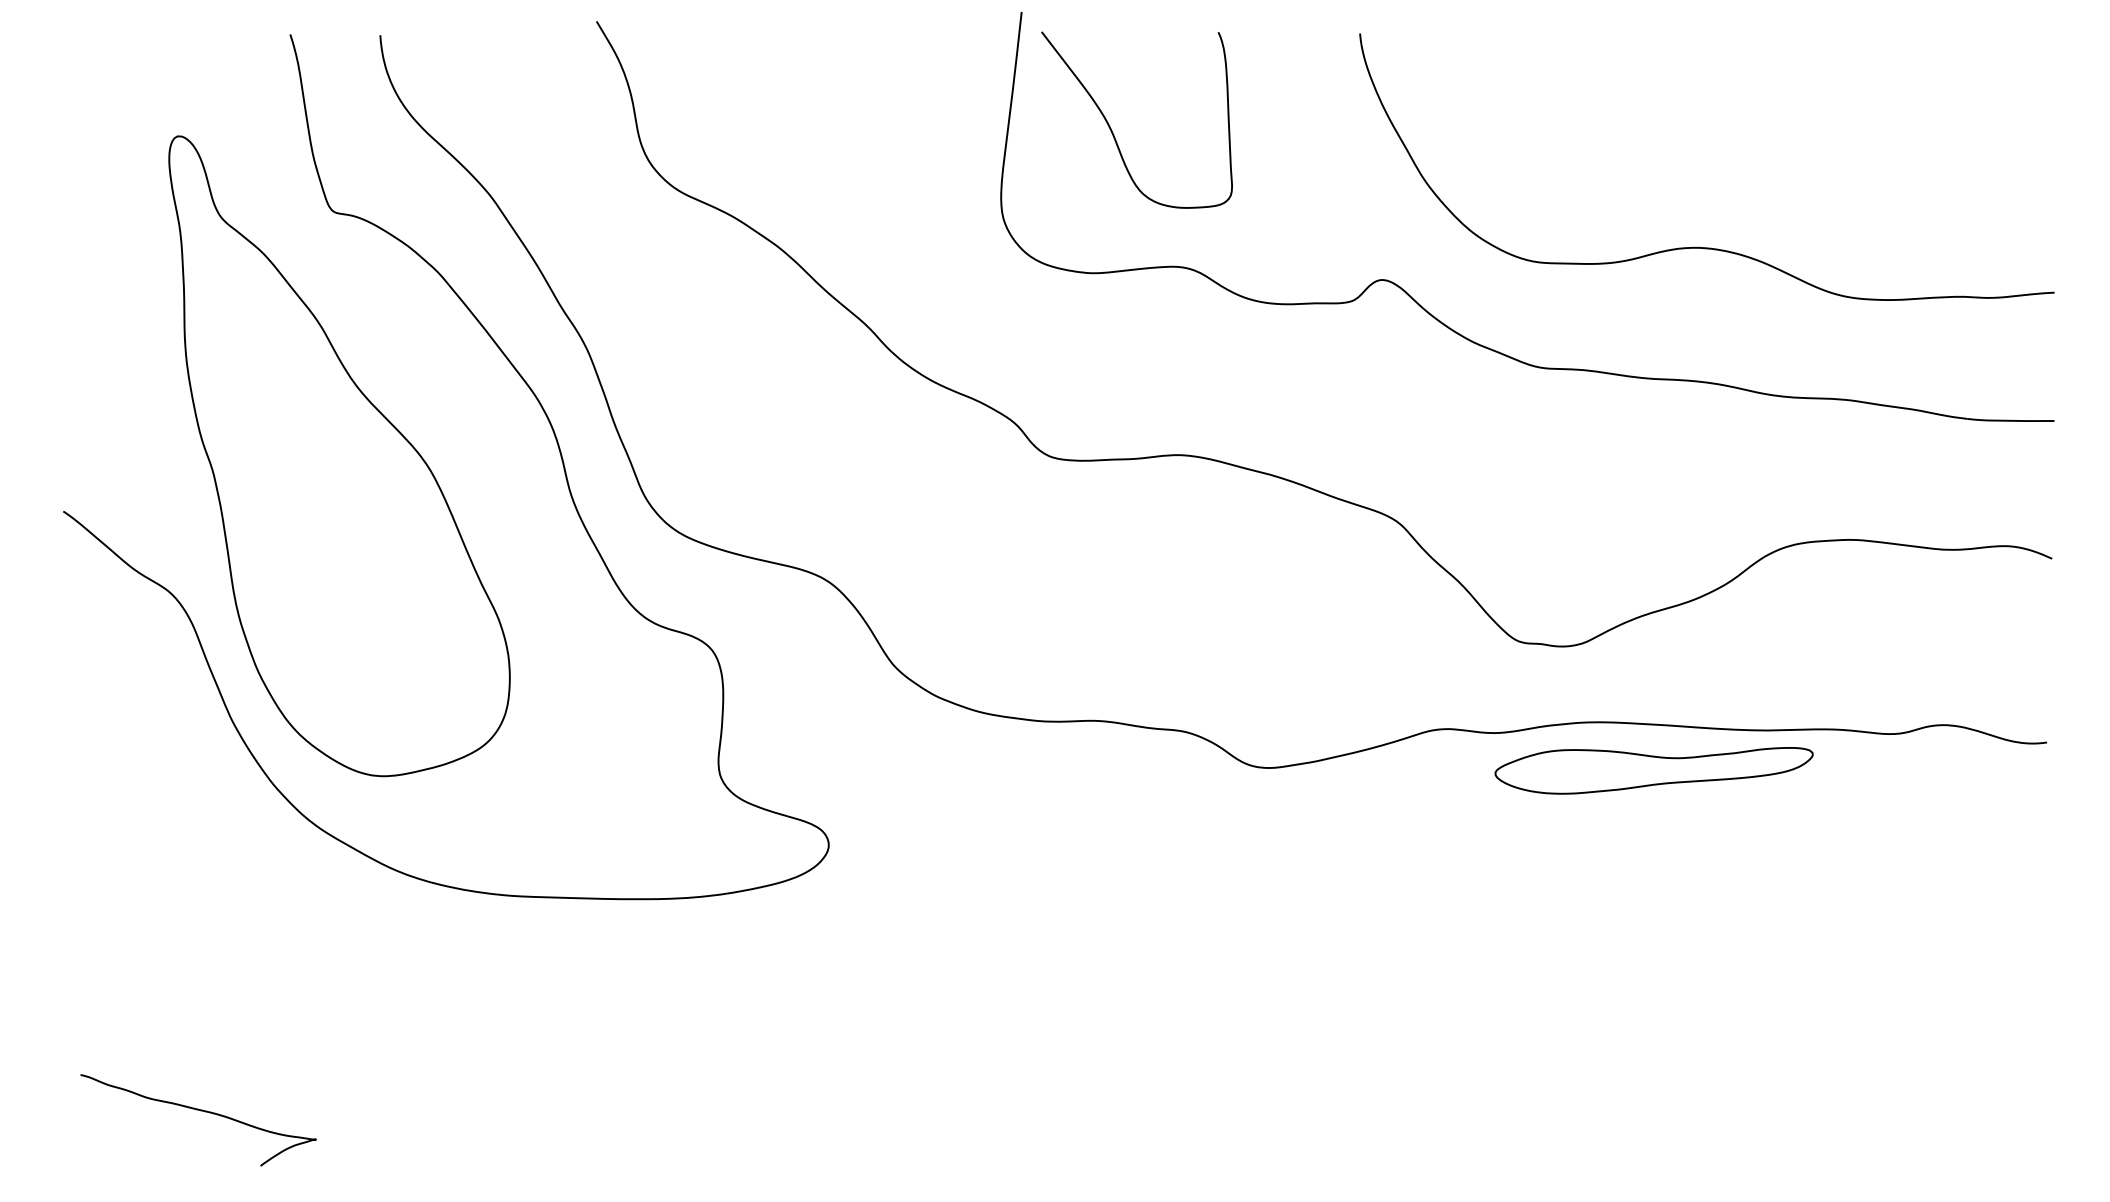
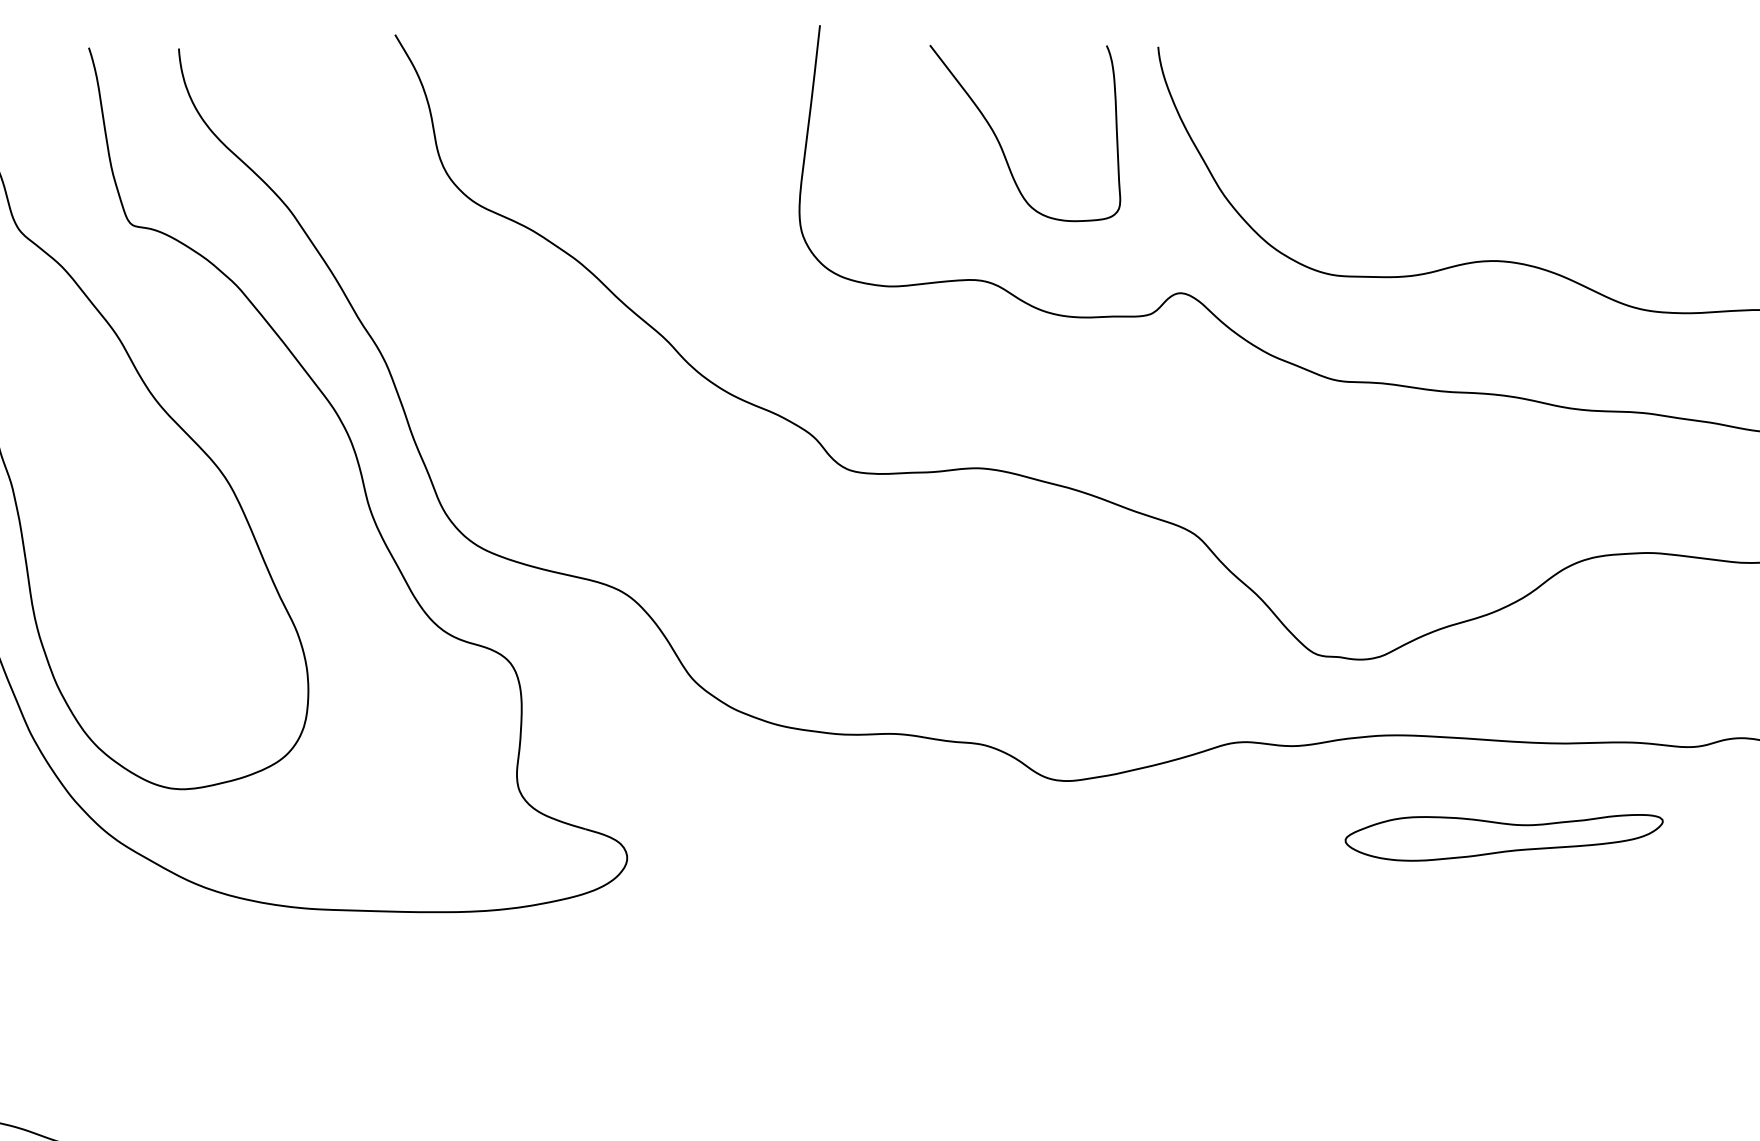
curve: (1112, 130) -> (1000, 143), moved
part: (1653, 770) -> (1503, 837), moved

